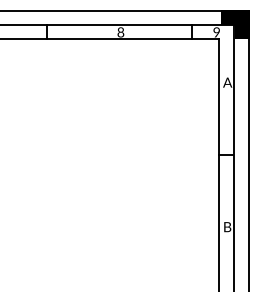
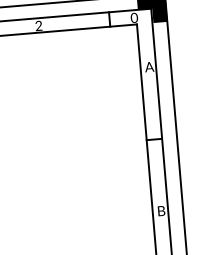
text: (120, 32) -> (38, 26), 8 -> 2
text: (216, 33) -> (134, 19), 9 -> 0

